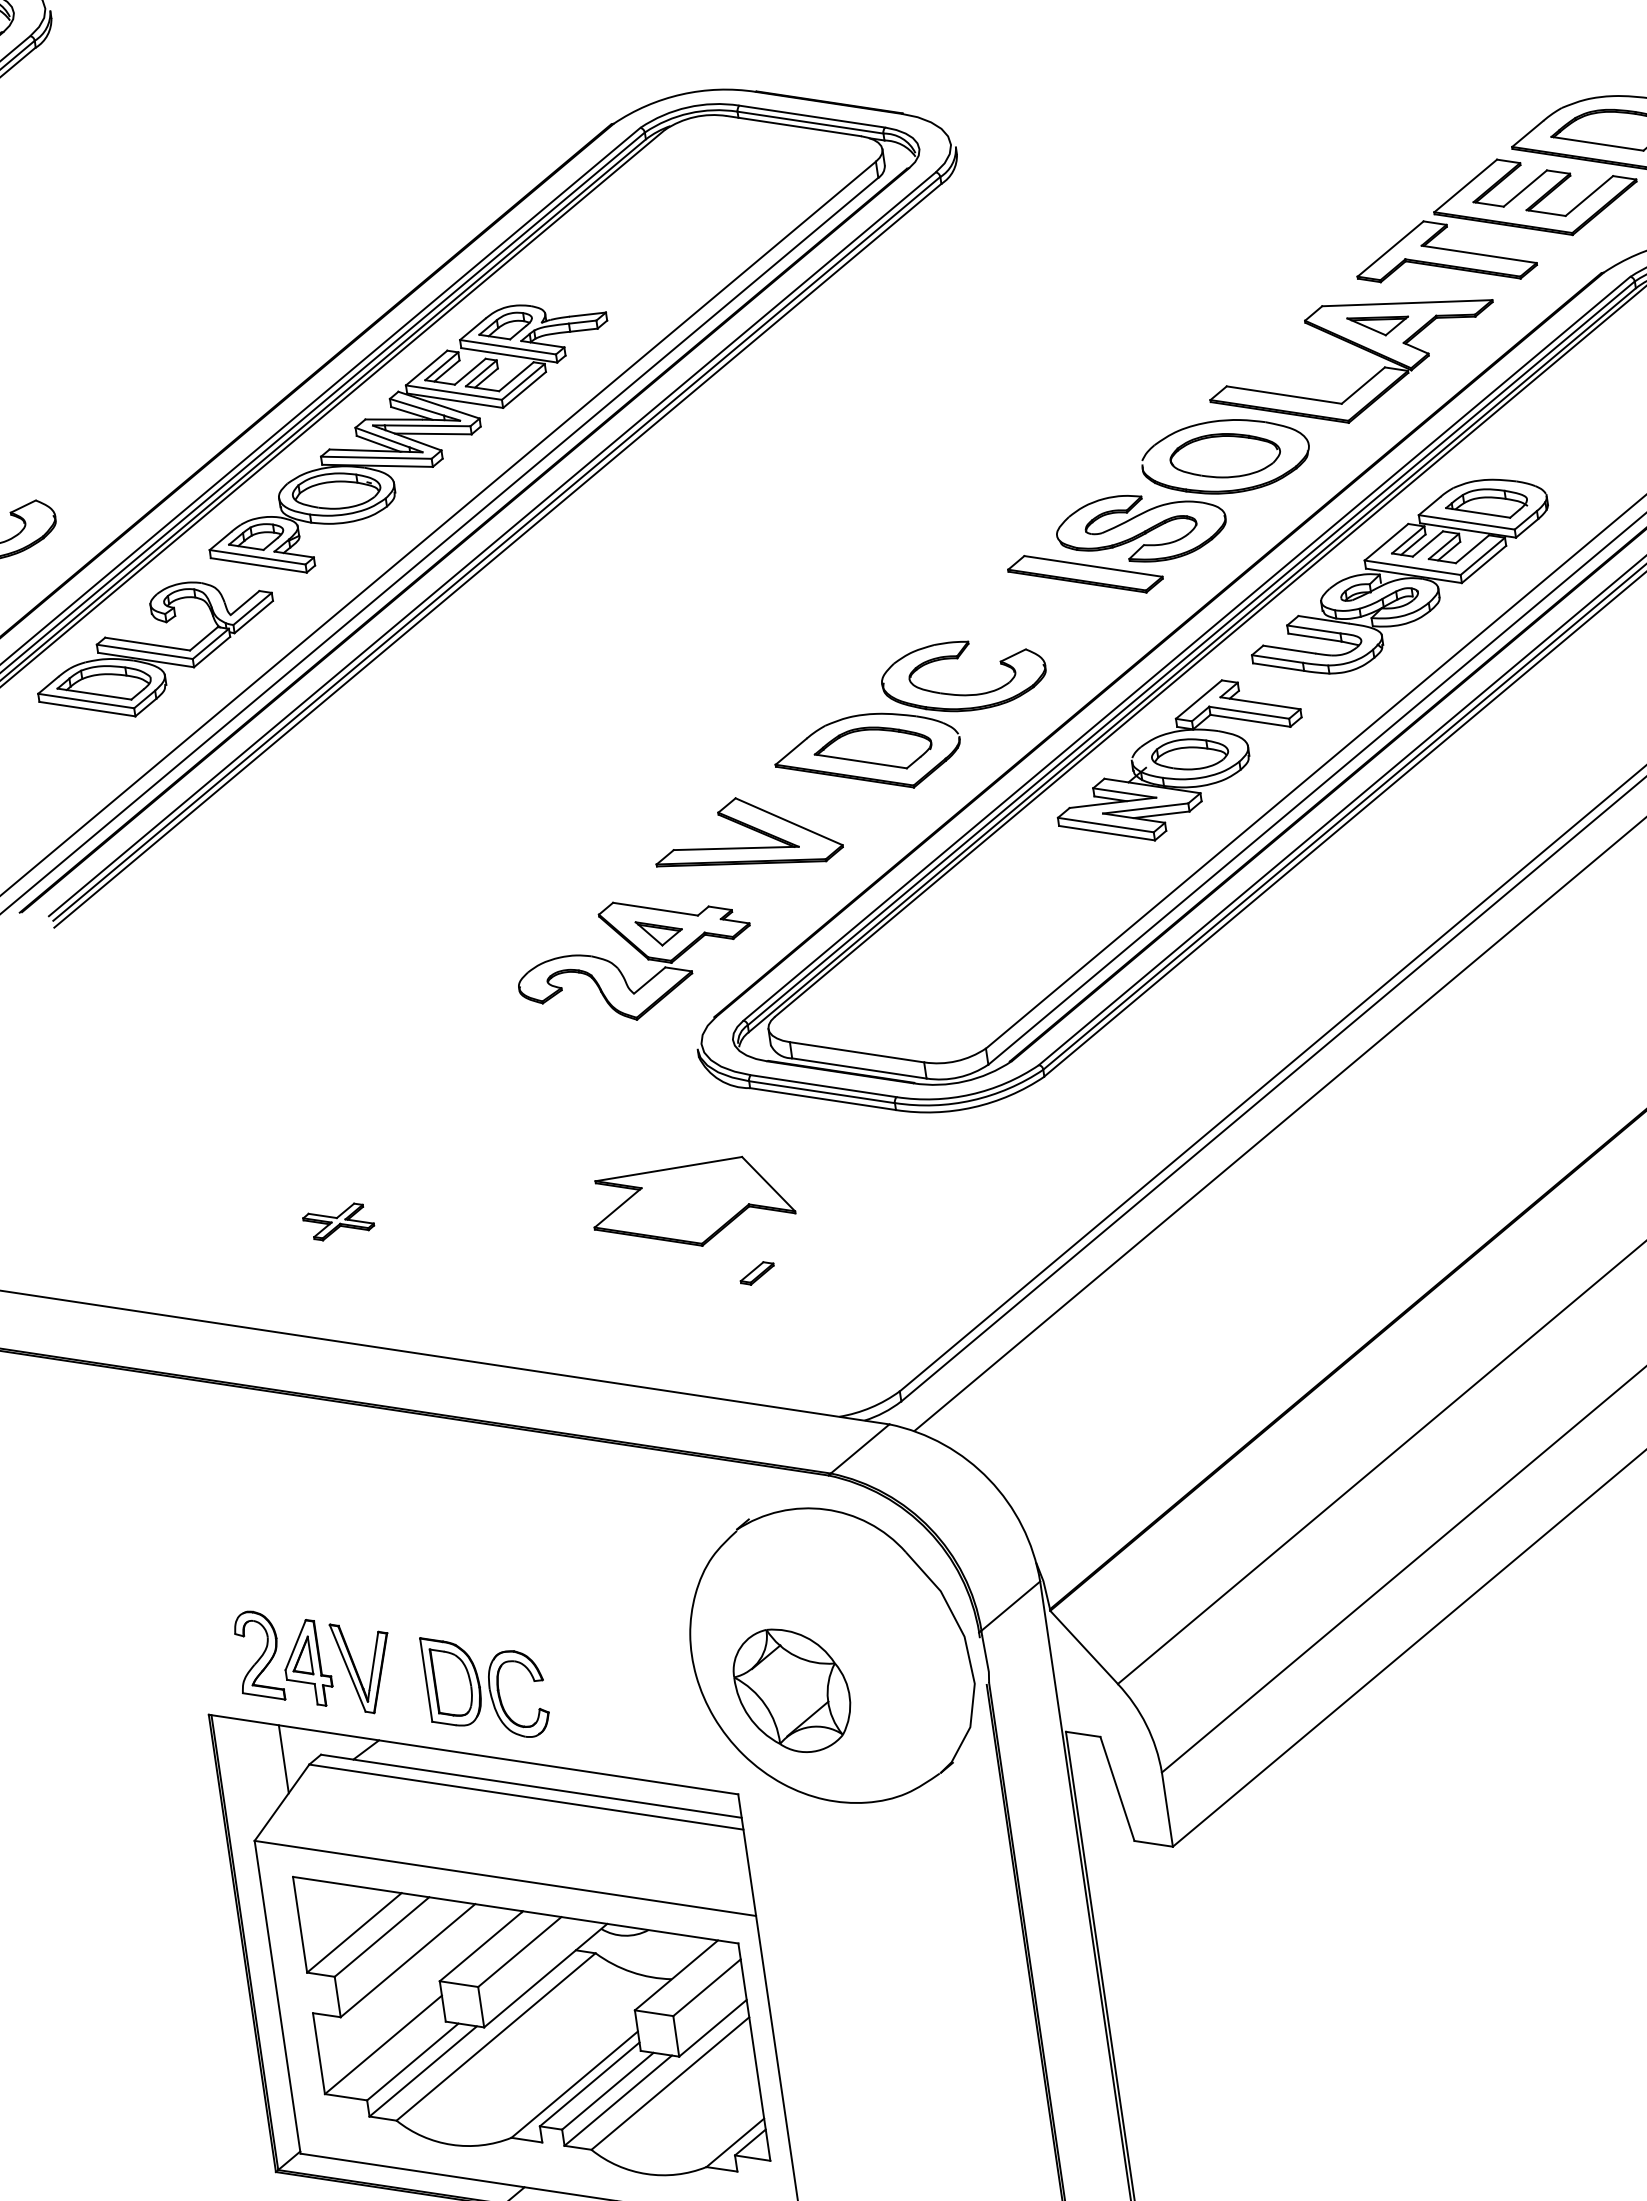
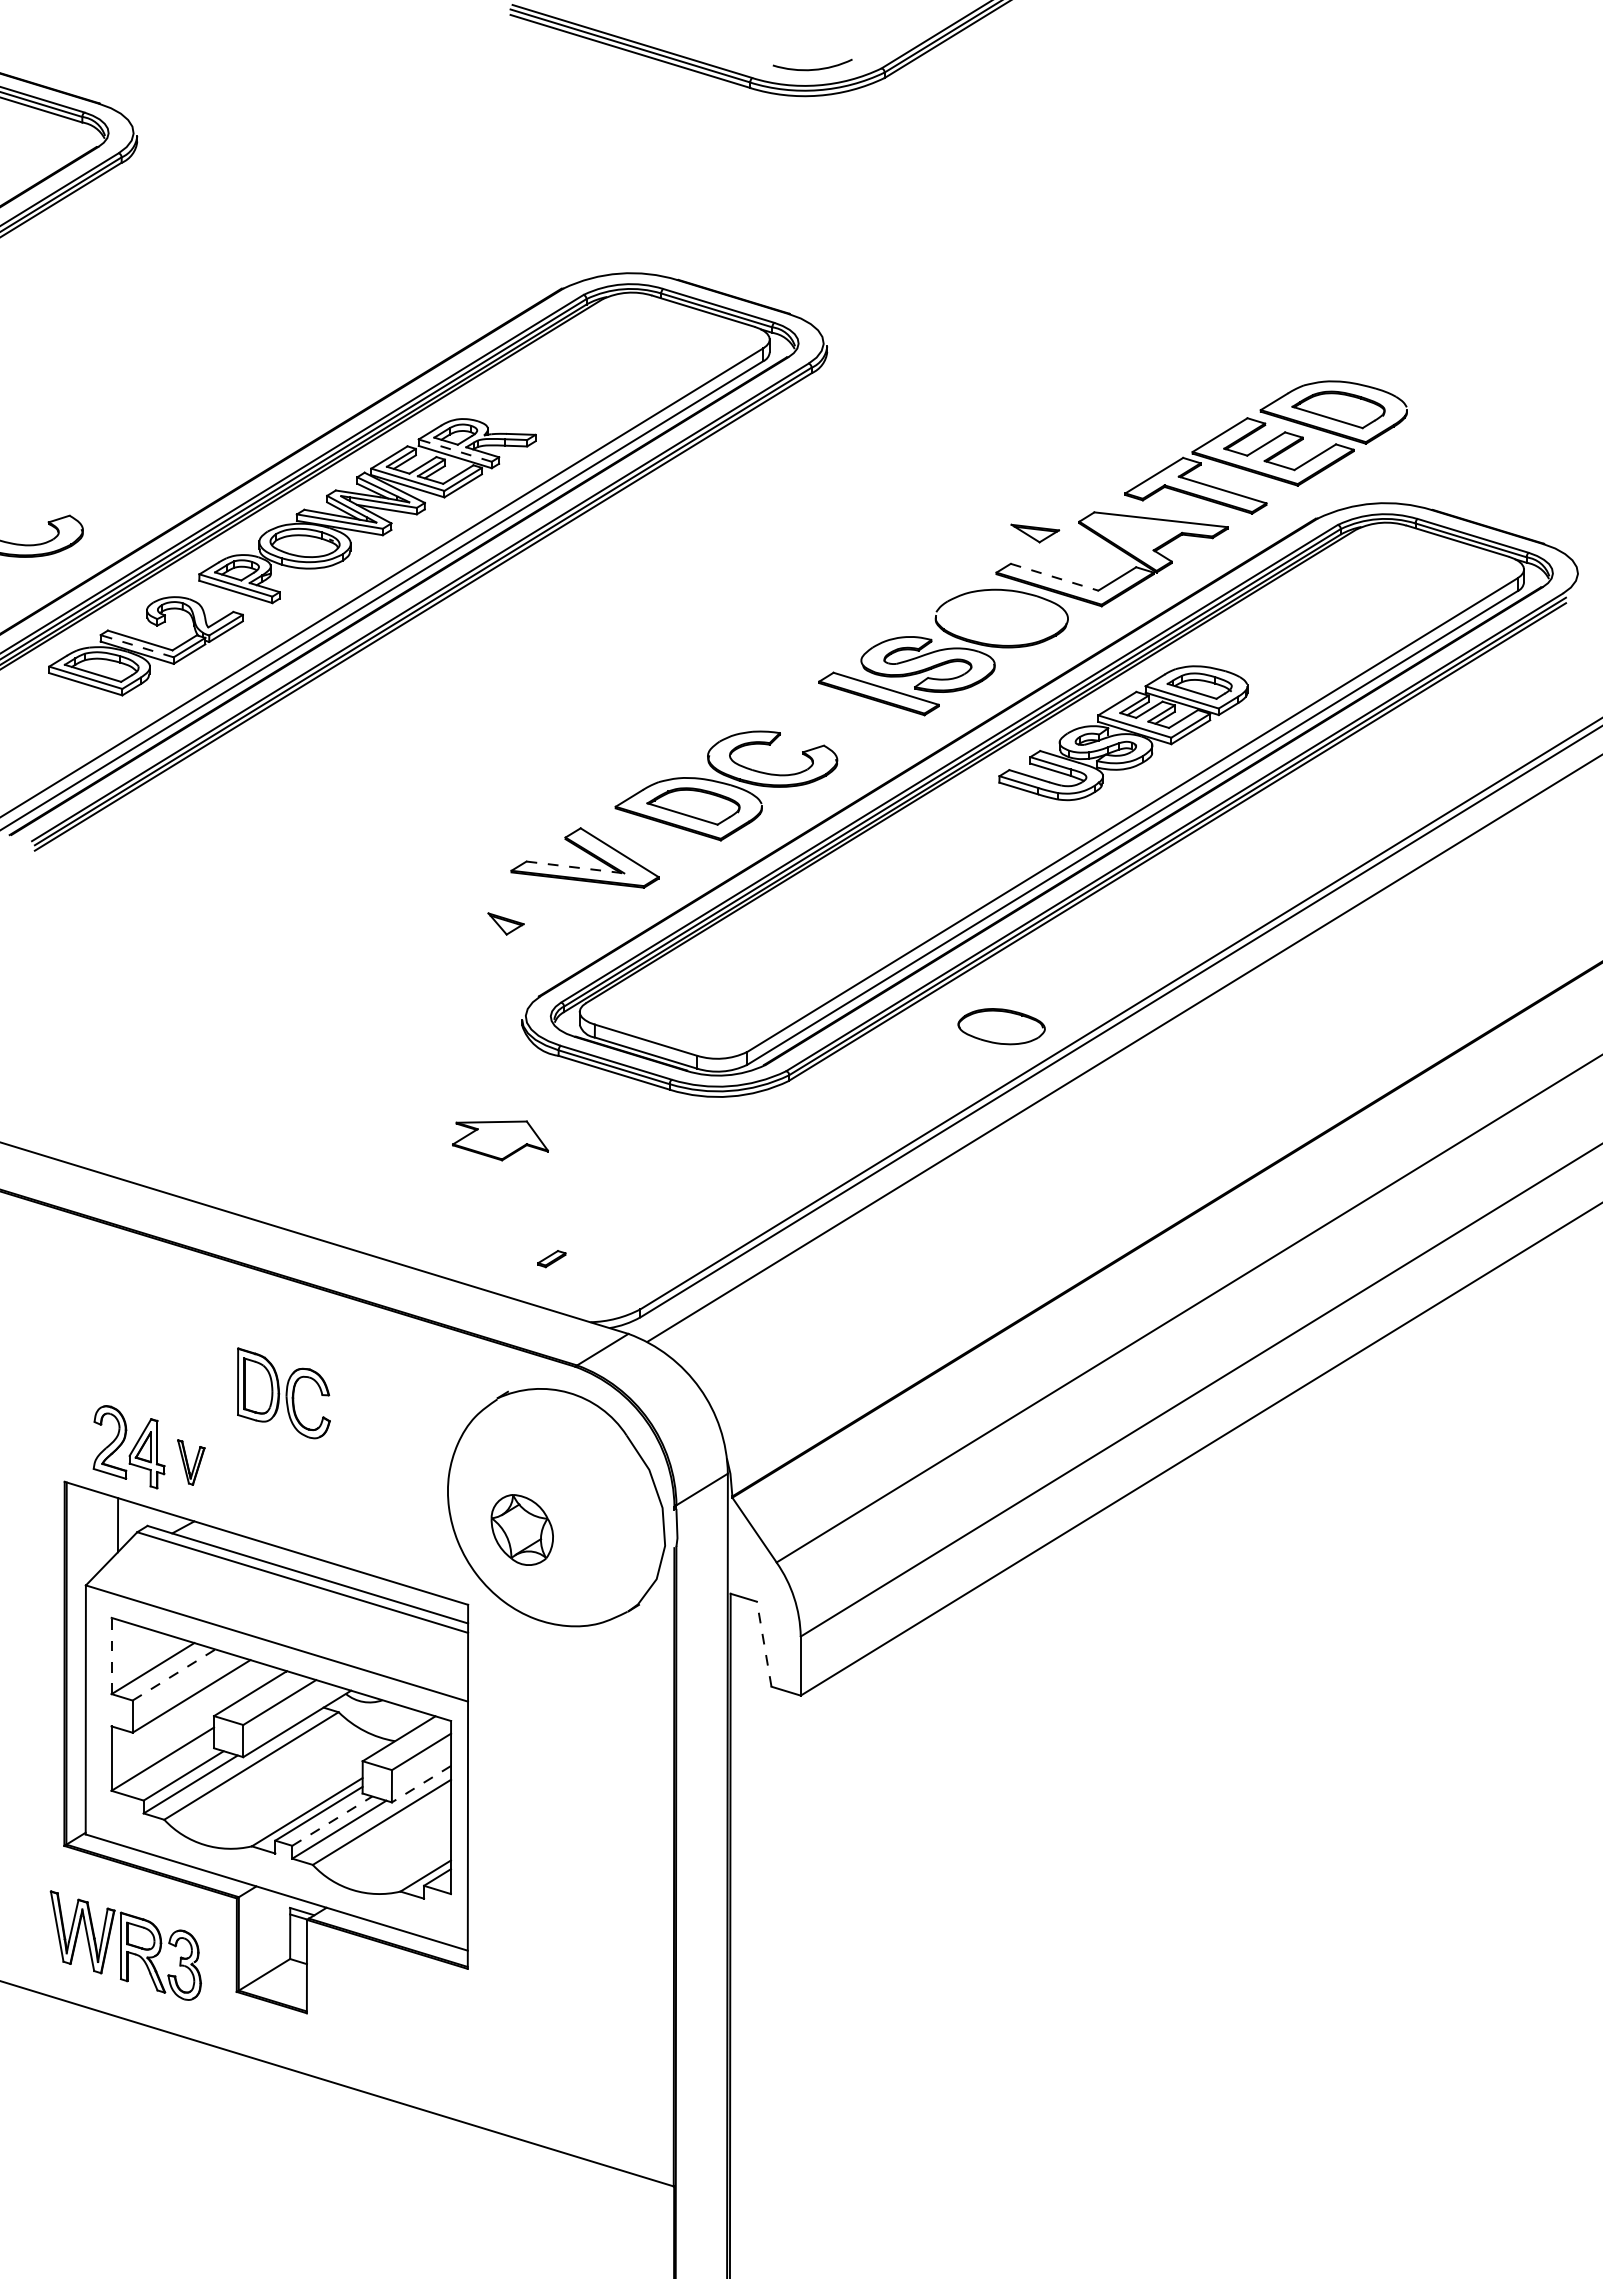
part: (1378, 324) -> (1035, 533), moved
line: (507, 347) -> (454, 450), solid -> dashed
line: (1284, 395) -> (1054, 577), solid -> dashed
part: (1225, 455) -> (1001, 1026), moved
line: (144, 652) -> (136, 646), solid -> dashed
part: (1179, 761) -> (930, 850), removed
line: (736, 848) -> (575, 867), solid -> dashed
part: (638, 952) -> (487, 937), removed
part: (692, 1205) -> (500, 1140), size x0.6
part: (338, 1221) -> (222, 1112), removed
part: (756, 1274) -> (551, 1259), moved
part: (364, 1666) -> (191, 1462), size x0.6
part: (485, 1686) -> (283, 1393), moved
part: (792, 1689) -> (522, 1529), size x0.7
line: (1117, 1787) -> (764, 1643), solid -> dashed
line: (299, 1924) -> (111, 1655), solid -> dashed
line: (382, 1936) -> (174, 1674), solid -> dashed
line: (713, 2028) -> (421, 1784), solid -> dashed
line: (607, 2090) -> (332, 1820), solid -> dashed

